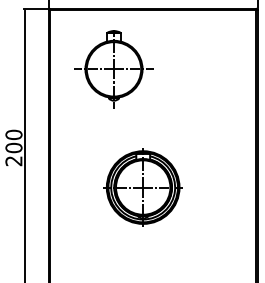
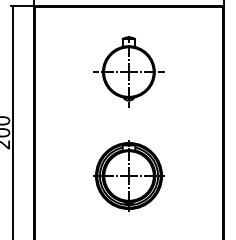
part: (113, 69) -> (128, 72), moved
part: (142, 187) -> (128, 175), moved

